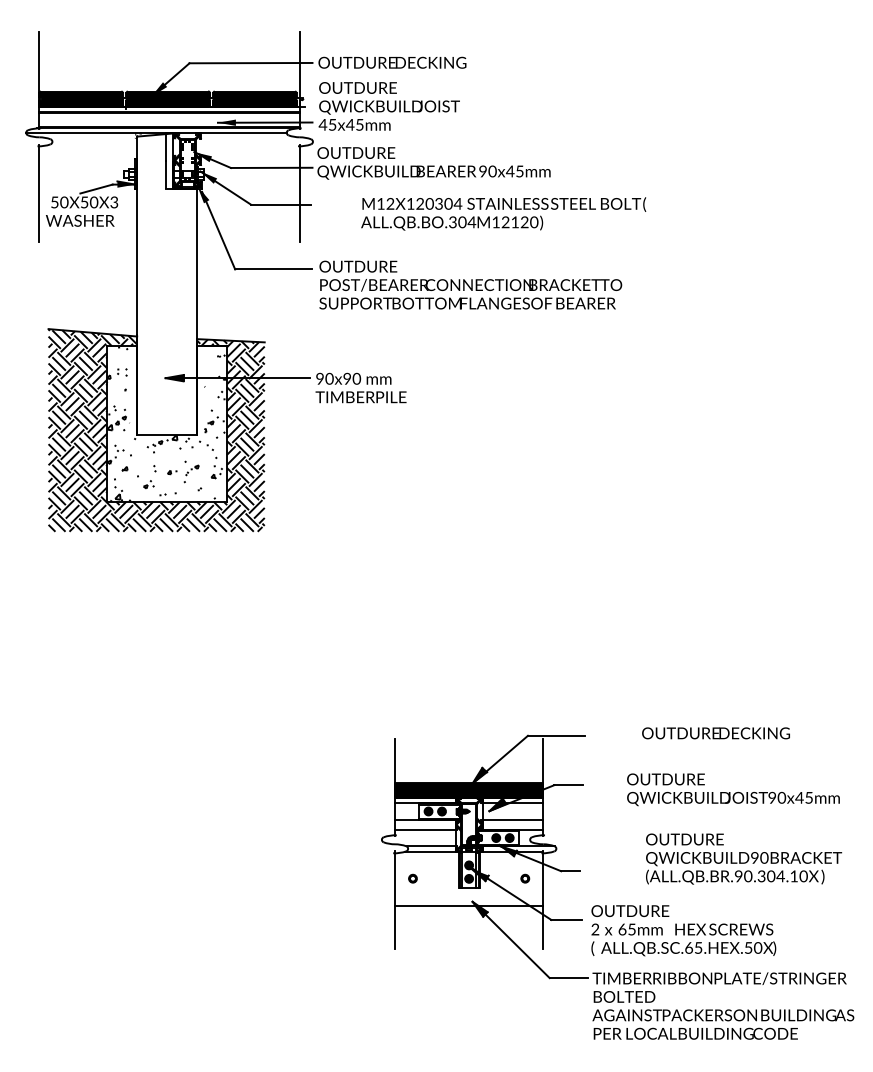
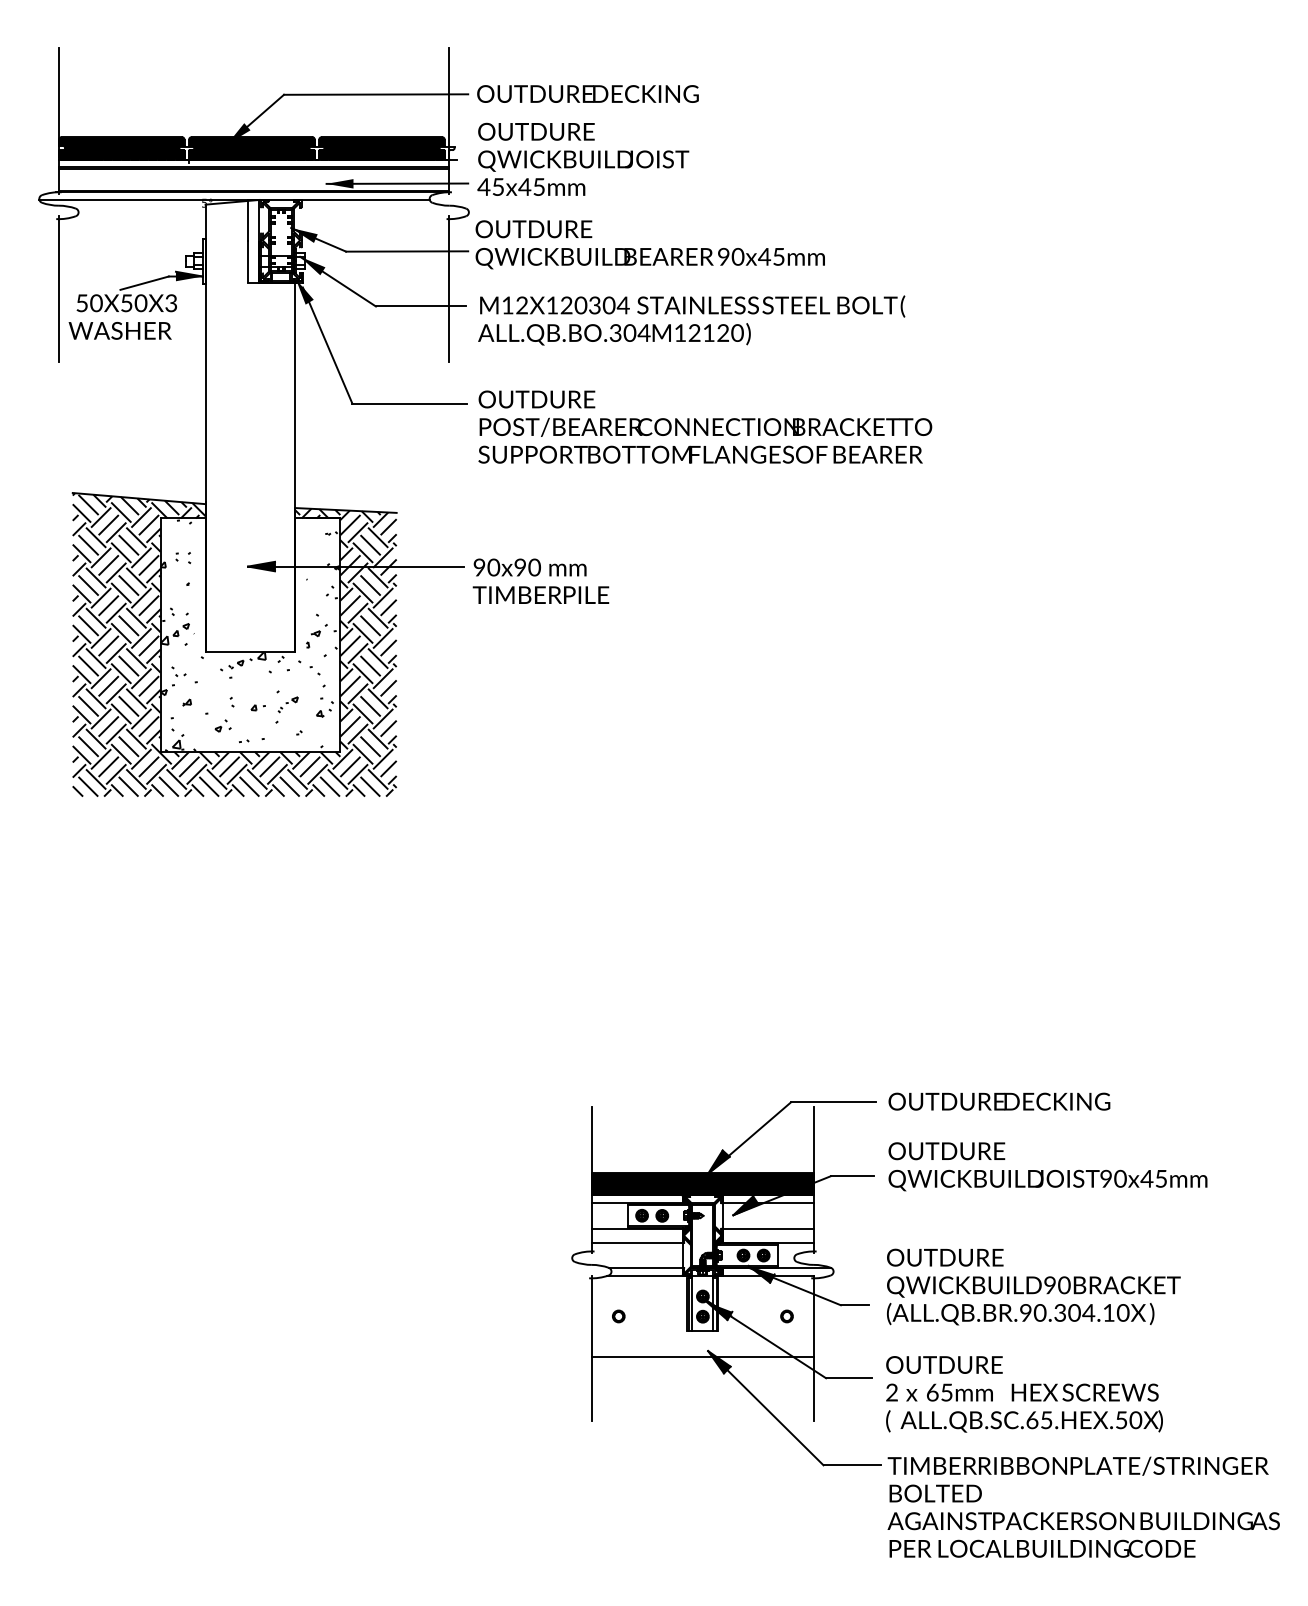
text: (503, 213) -> (691, 319), moved
text: (715, 733) -> (998, 1101), moved
text: (733, 789) -> (1048, 1166), moved
text: (744, 858) -> (1034, 1286), moved

